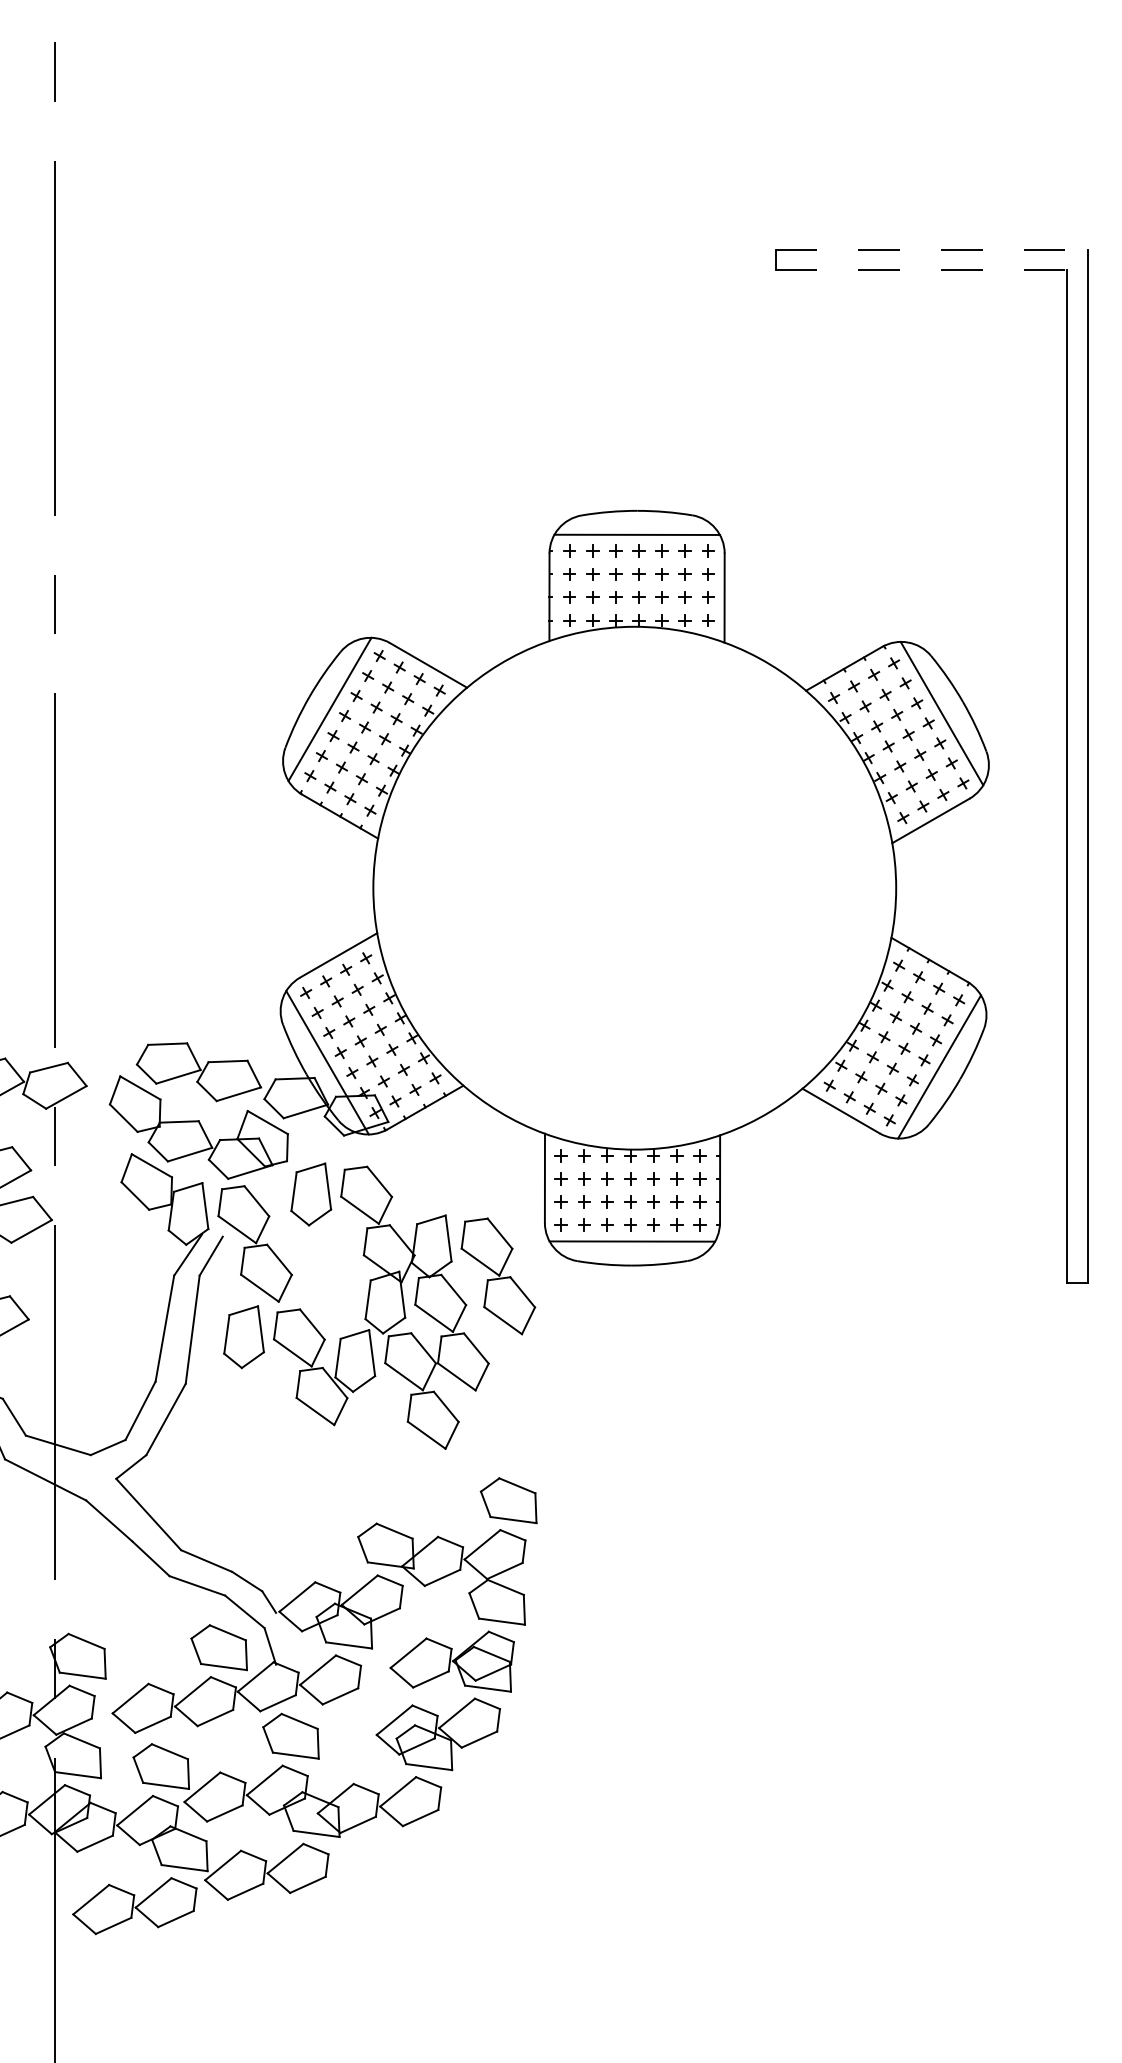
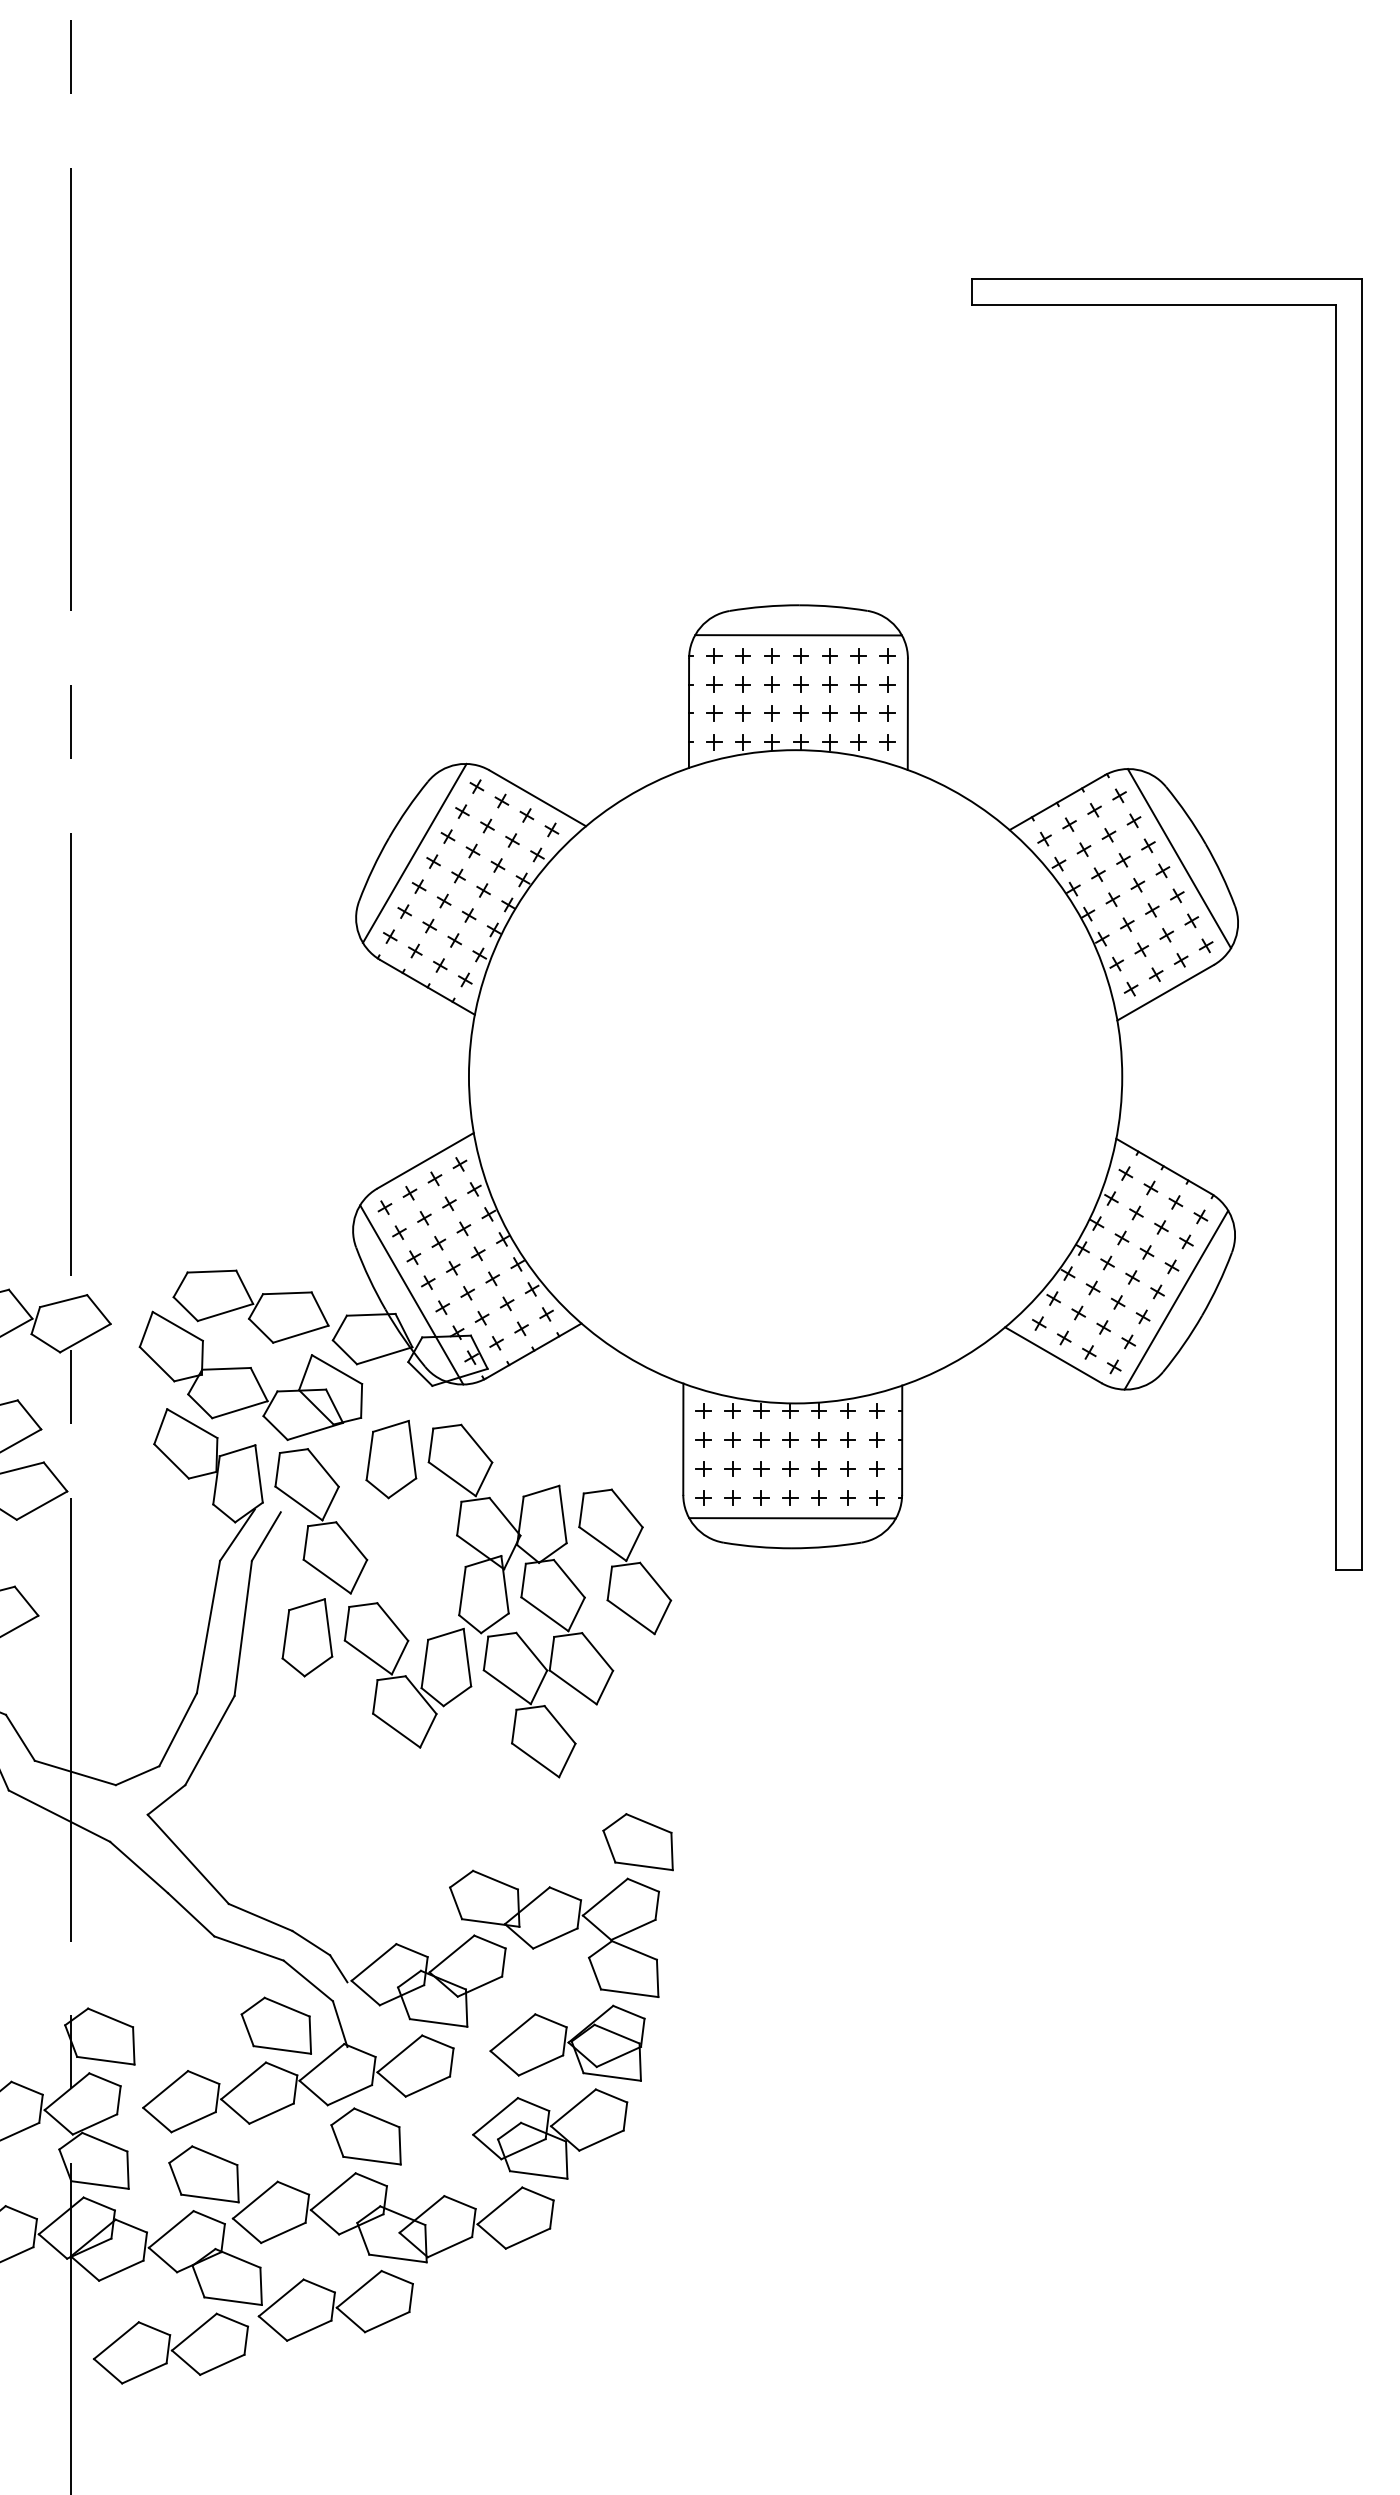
line: (932, 249) -> (1167, 278), dashed -> solid
line: (921, 270) -> (1153, 304), dashed -> solid

